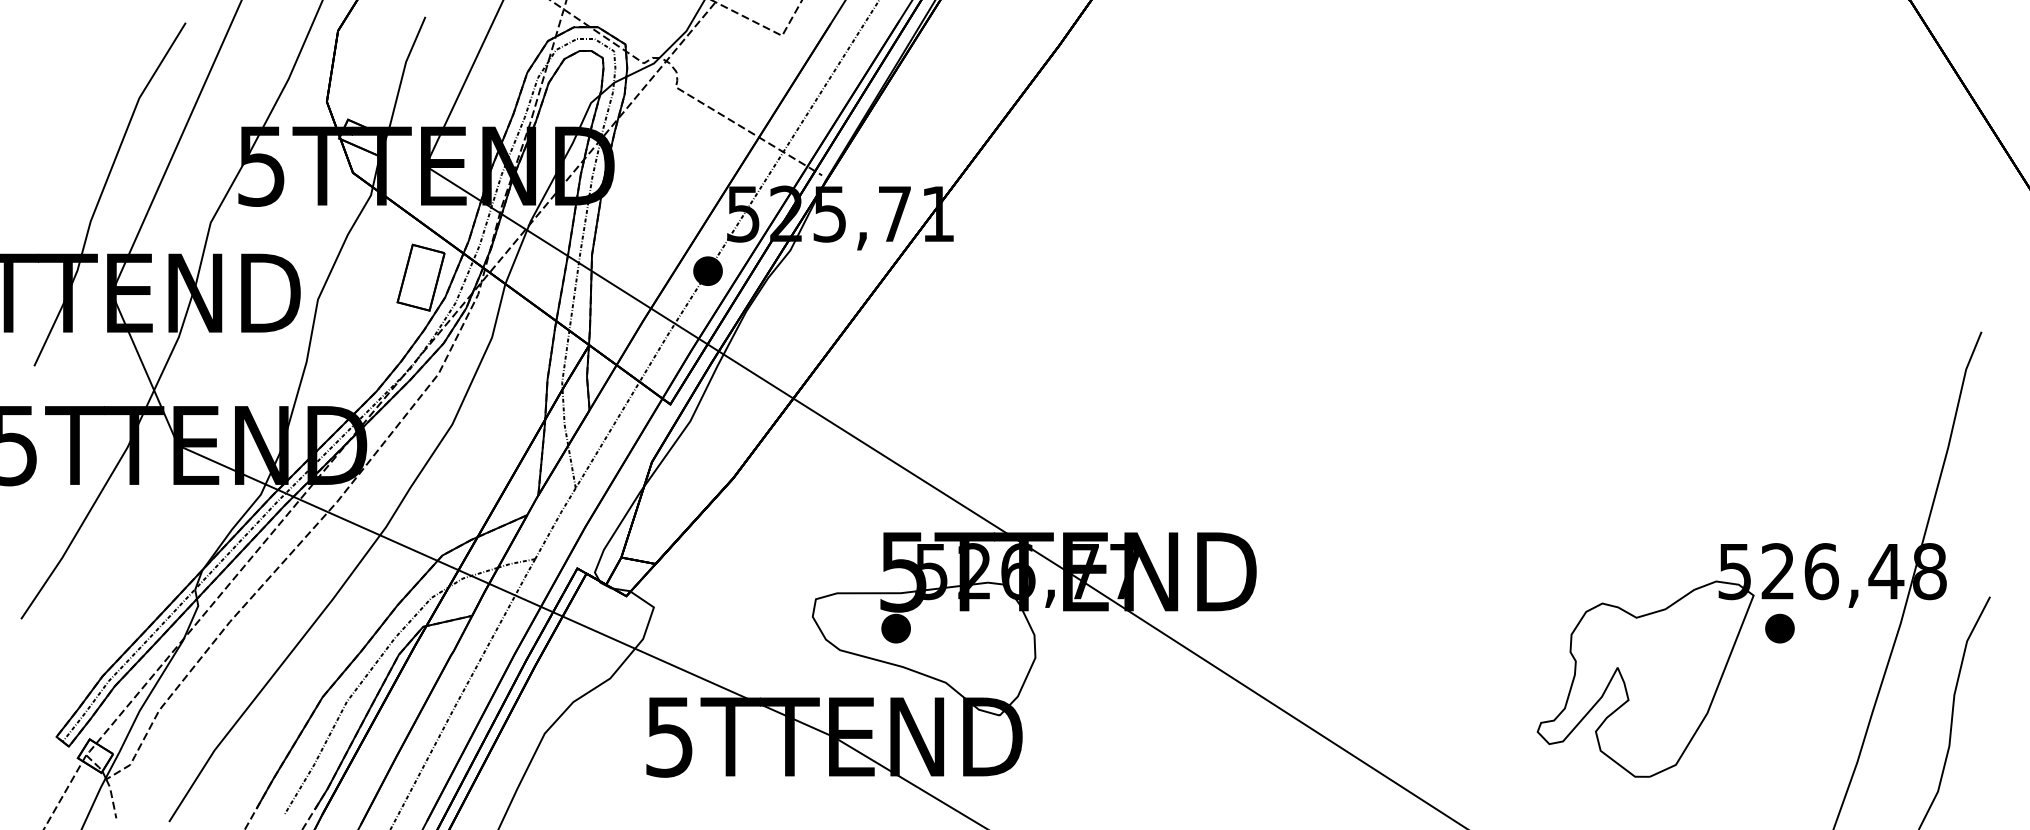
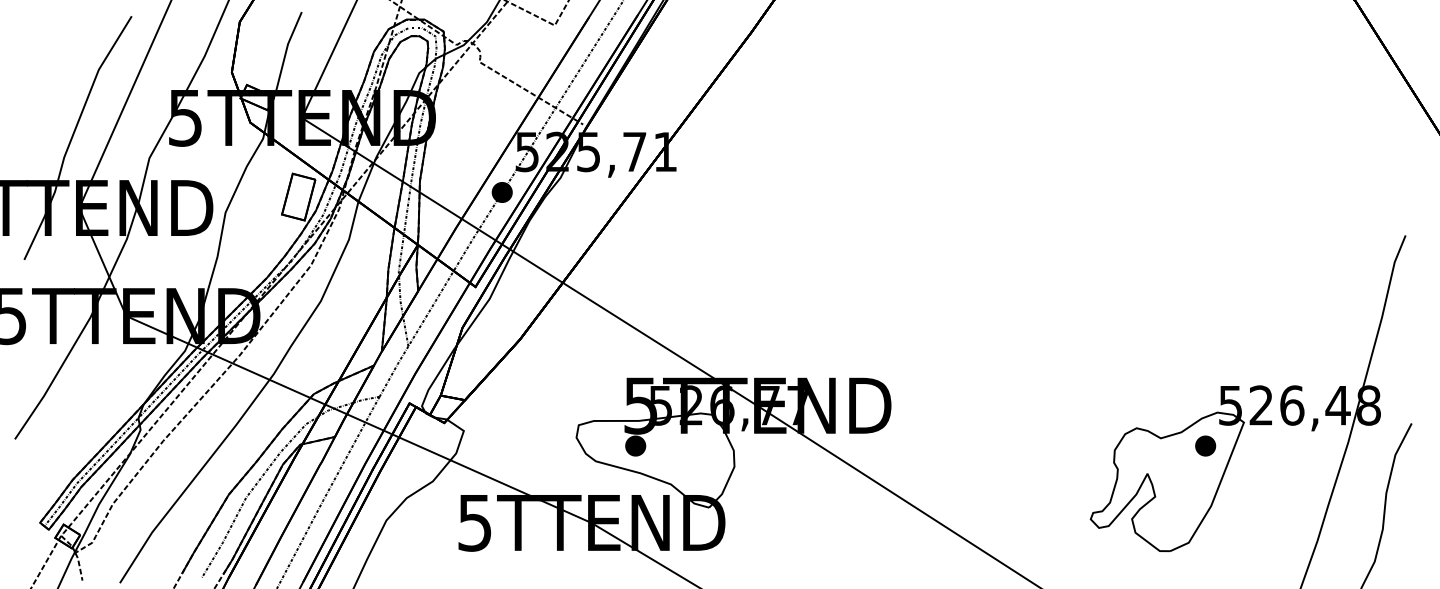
part: (1779, 627) -> (1205, 445), moved

